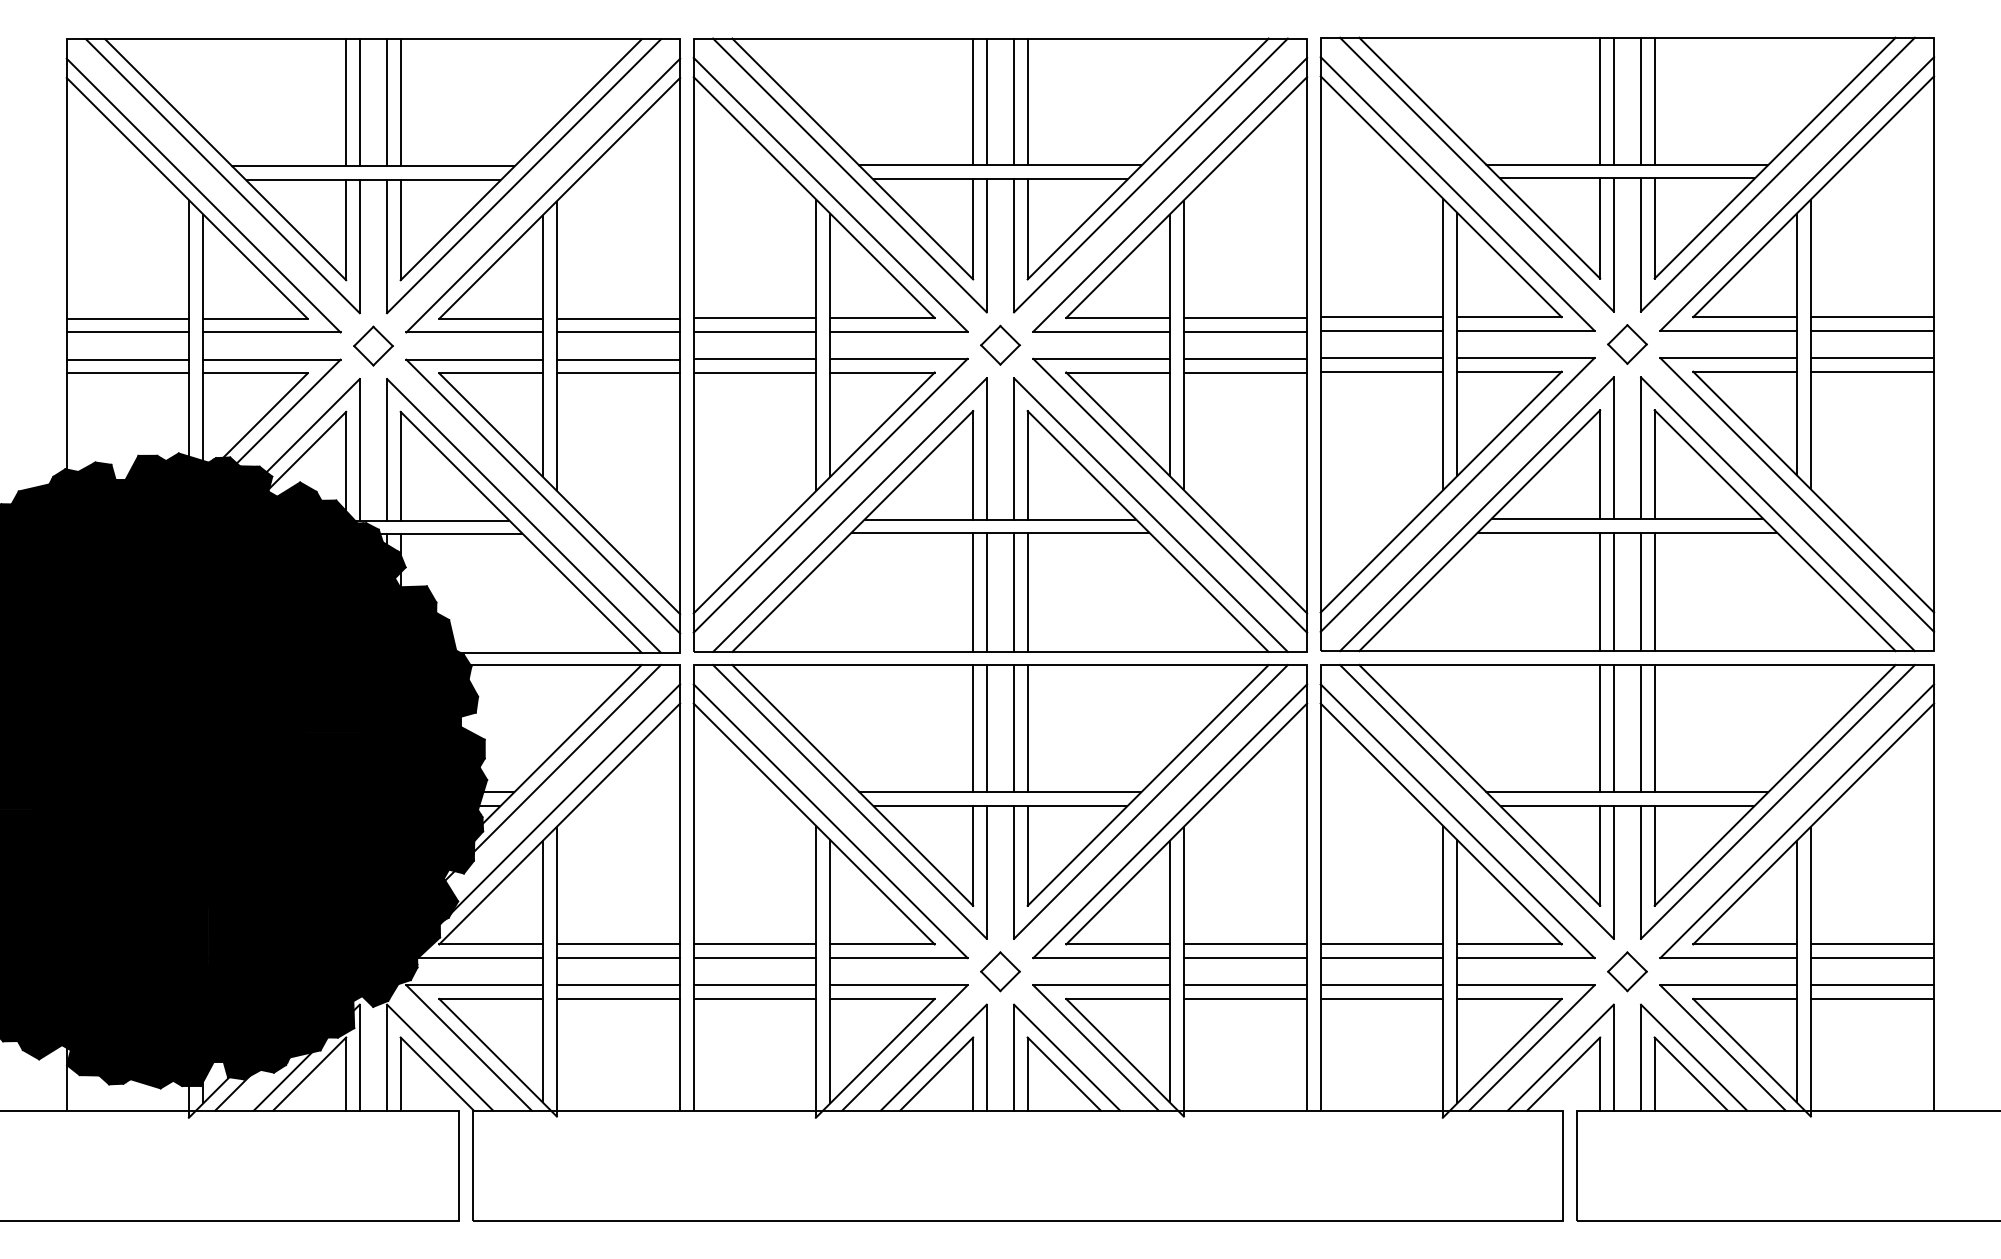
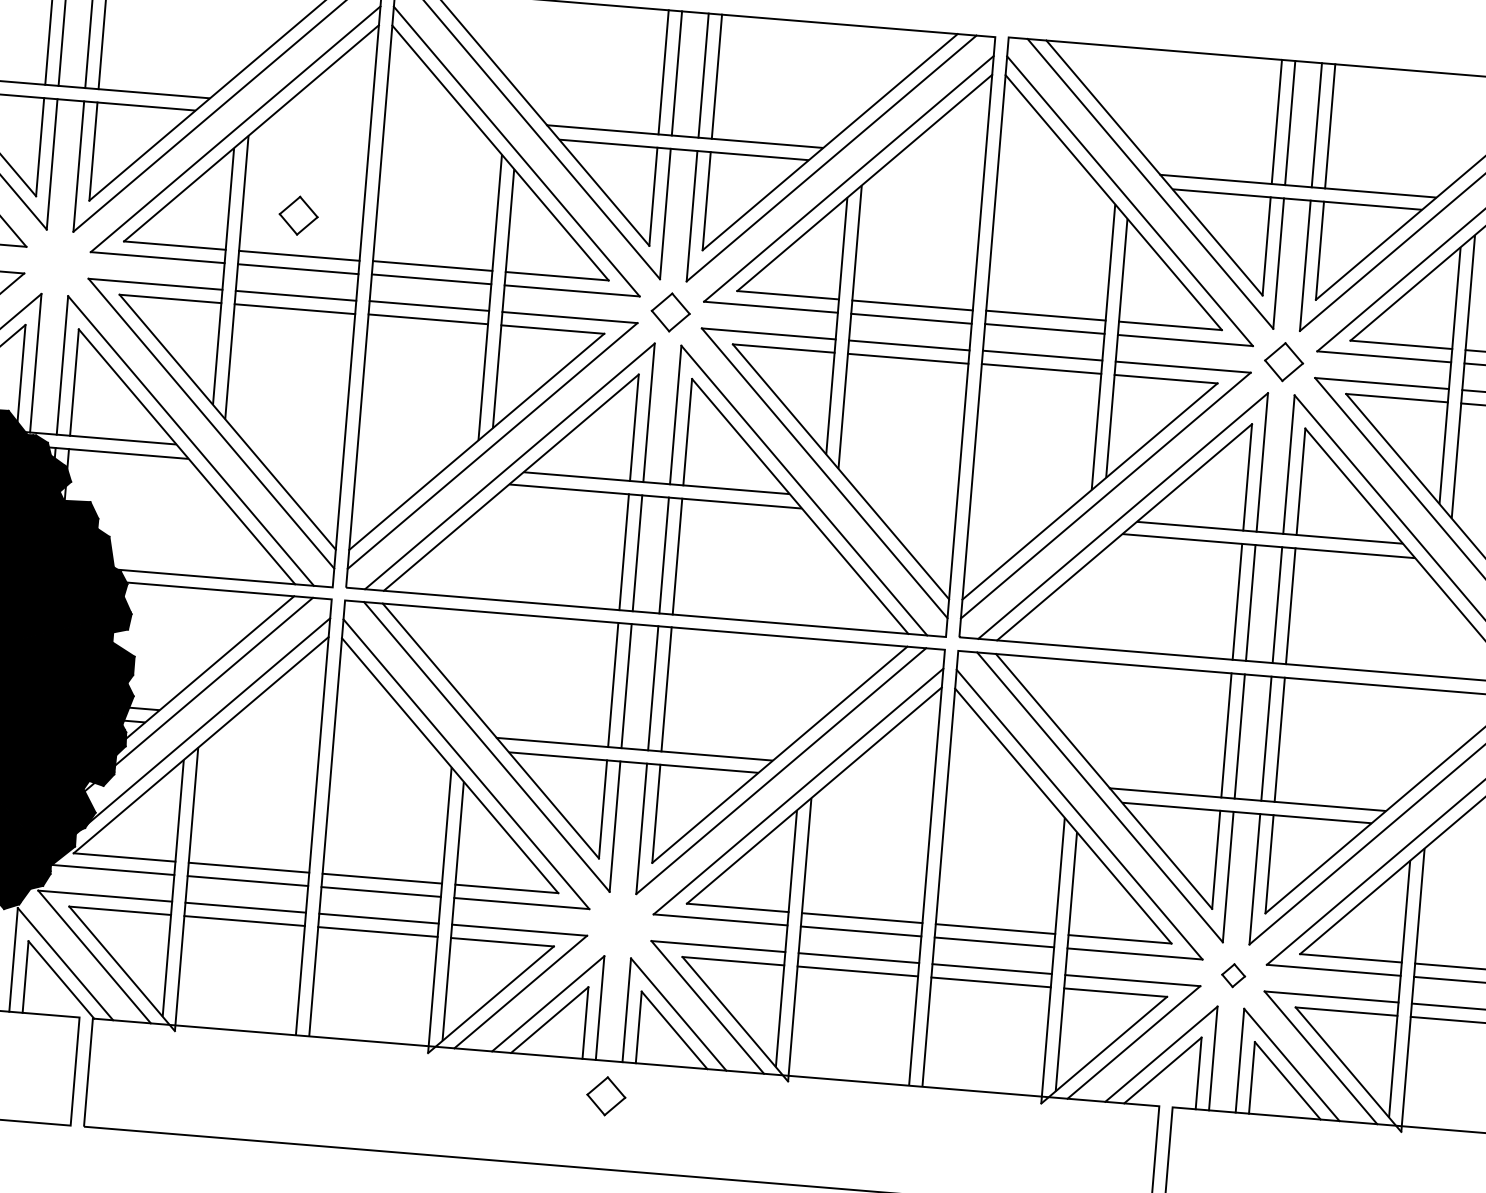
part: (373, 345) -> (298, 215), moved
part: (1000, 971) -> (606, 1096), moved
part: (1627, 971) -> (1233, 975), size x0.6

